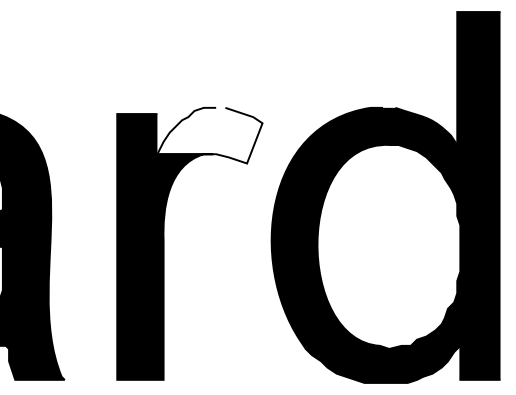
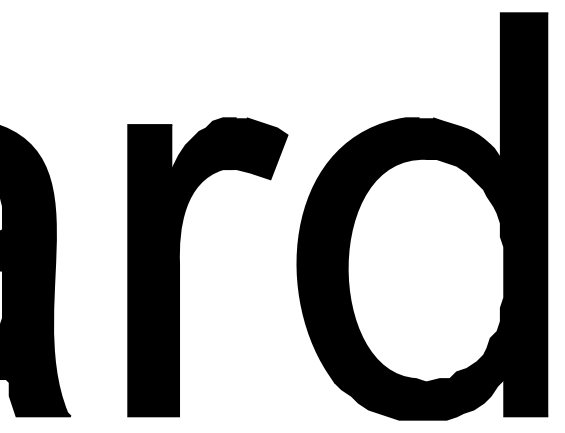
fill: (209, 135) -> (229, 148), added

